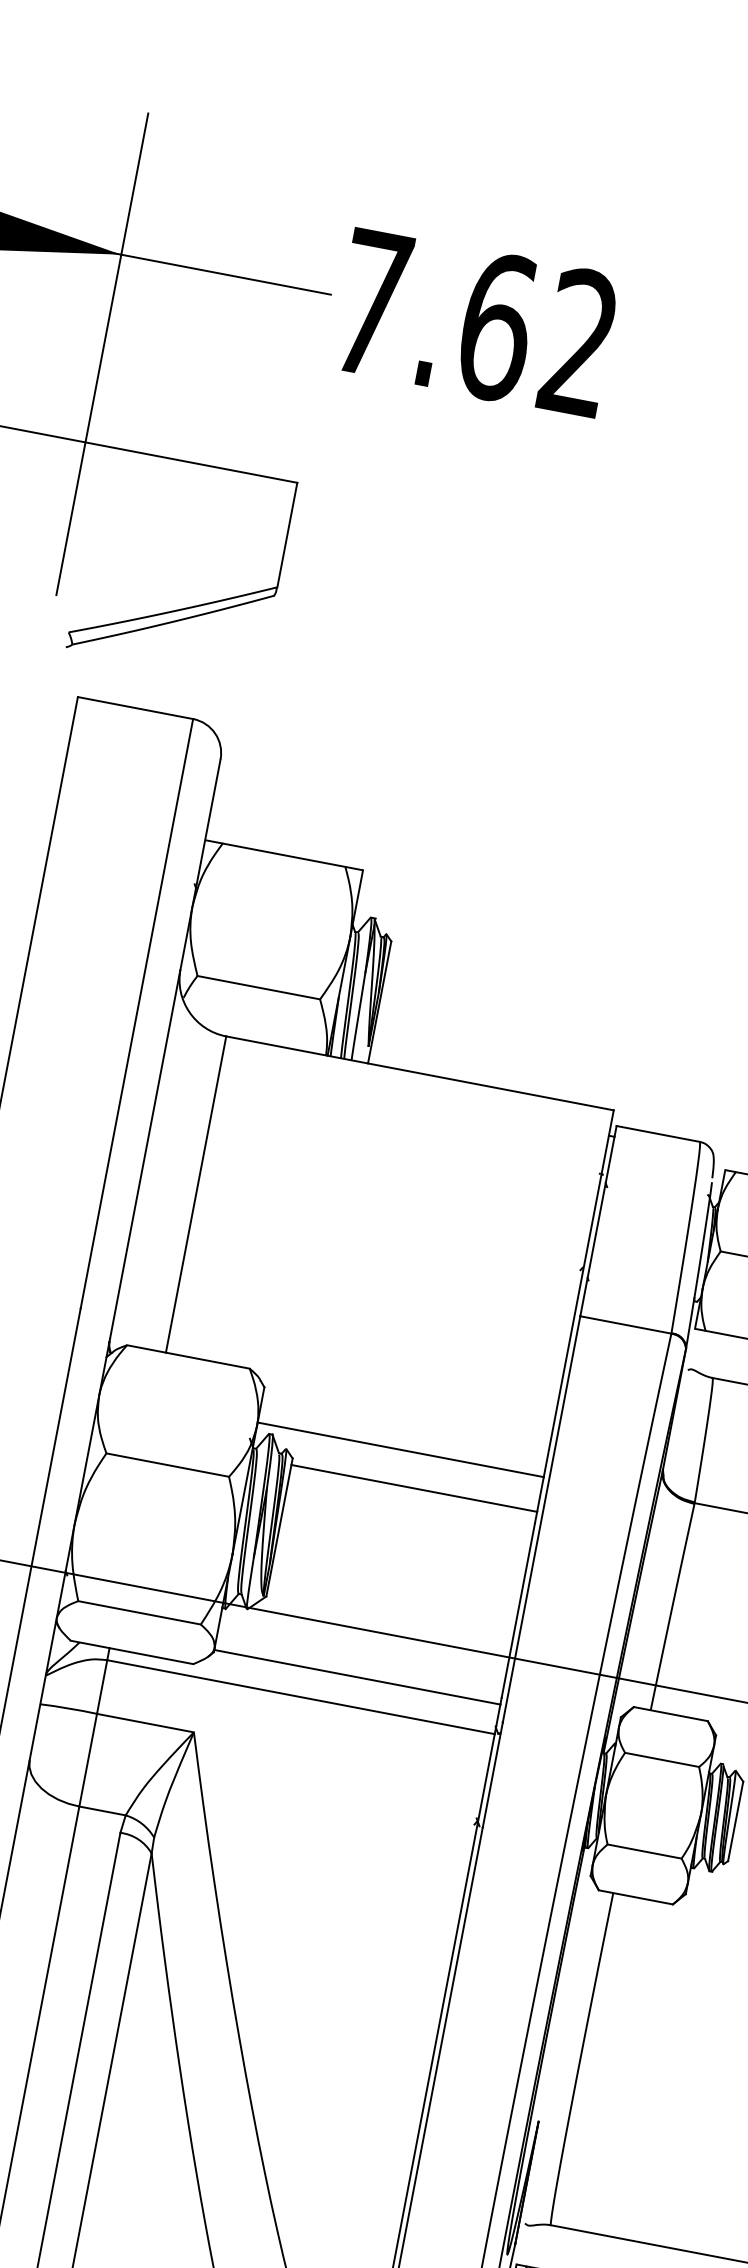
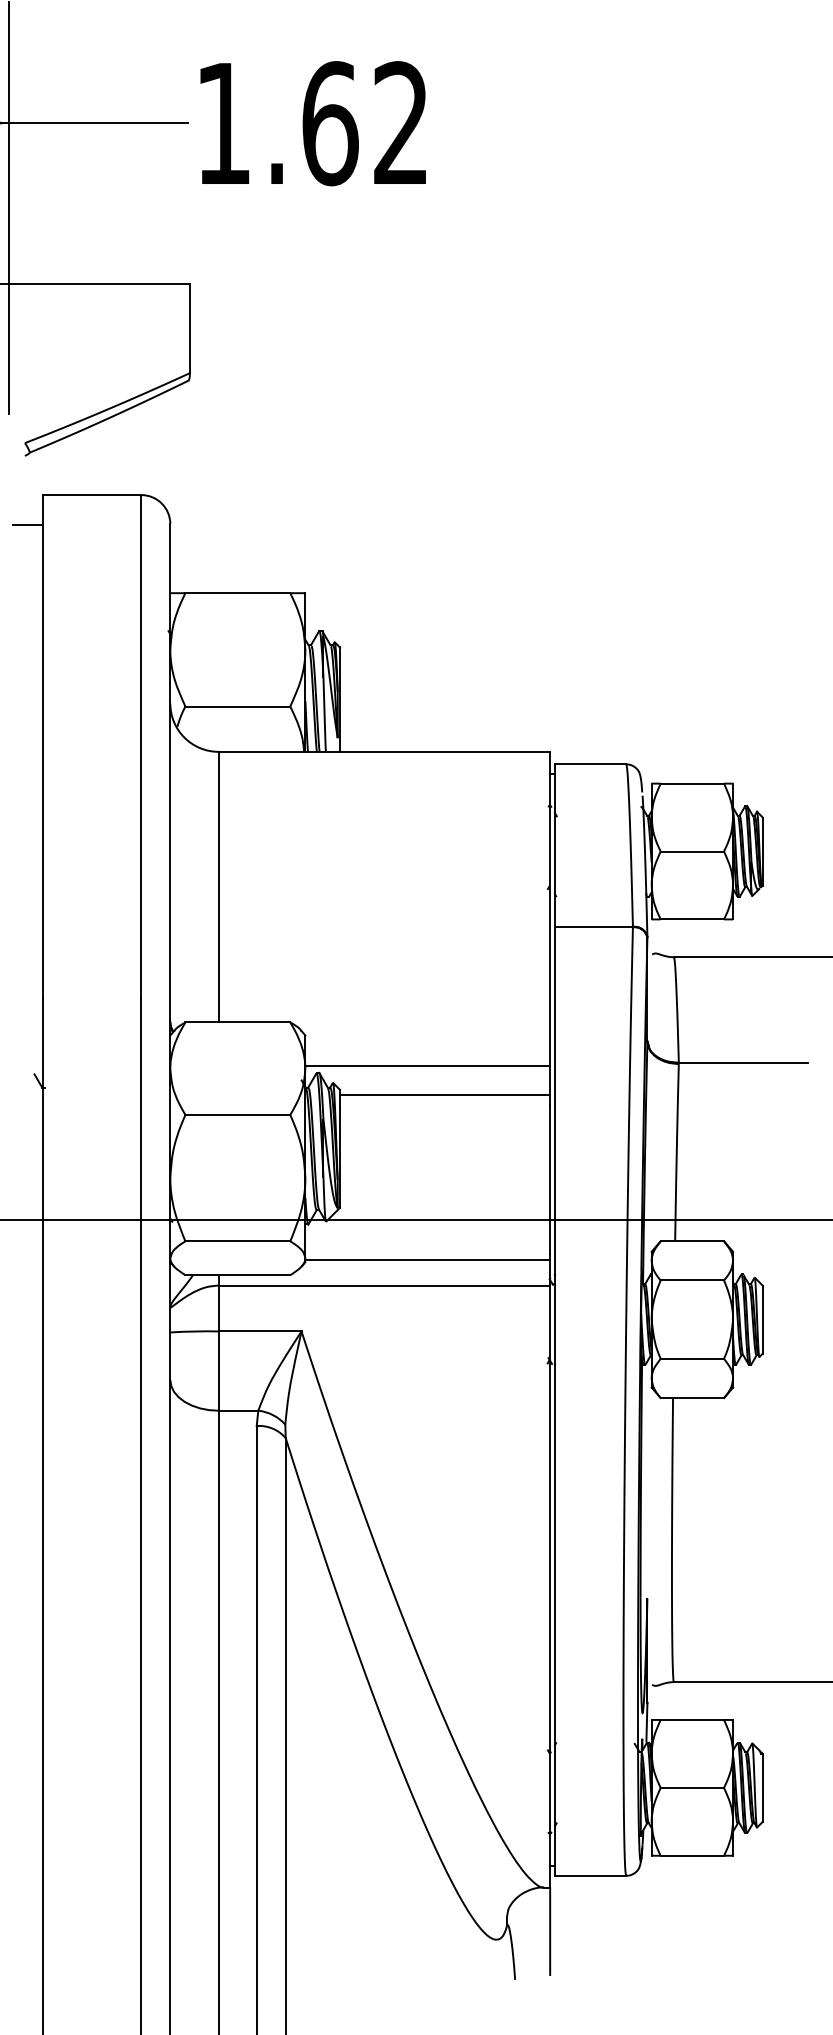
text: (372, 303) -> (223, 123), 7.62 -> 1.62
line: (53, 729) -> (27, 525), added

